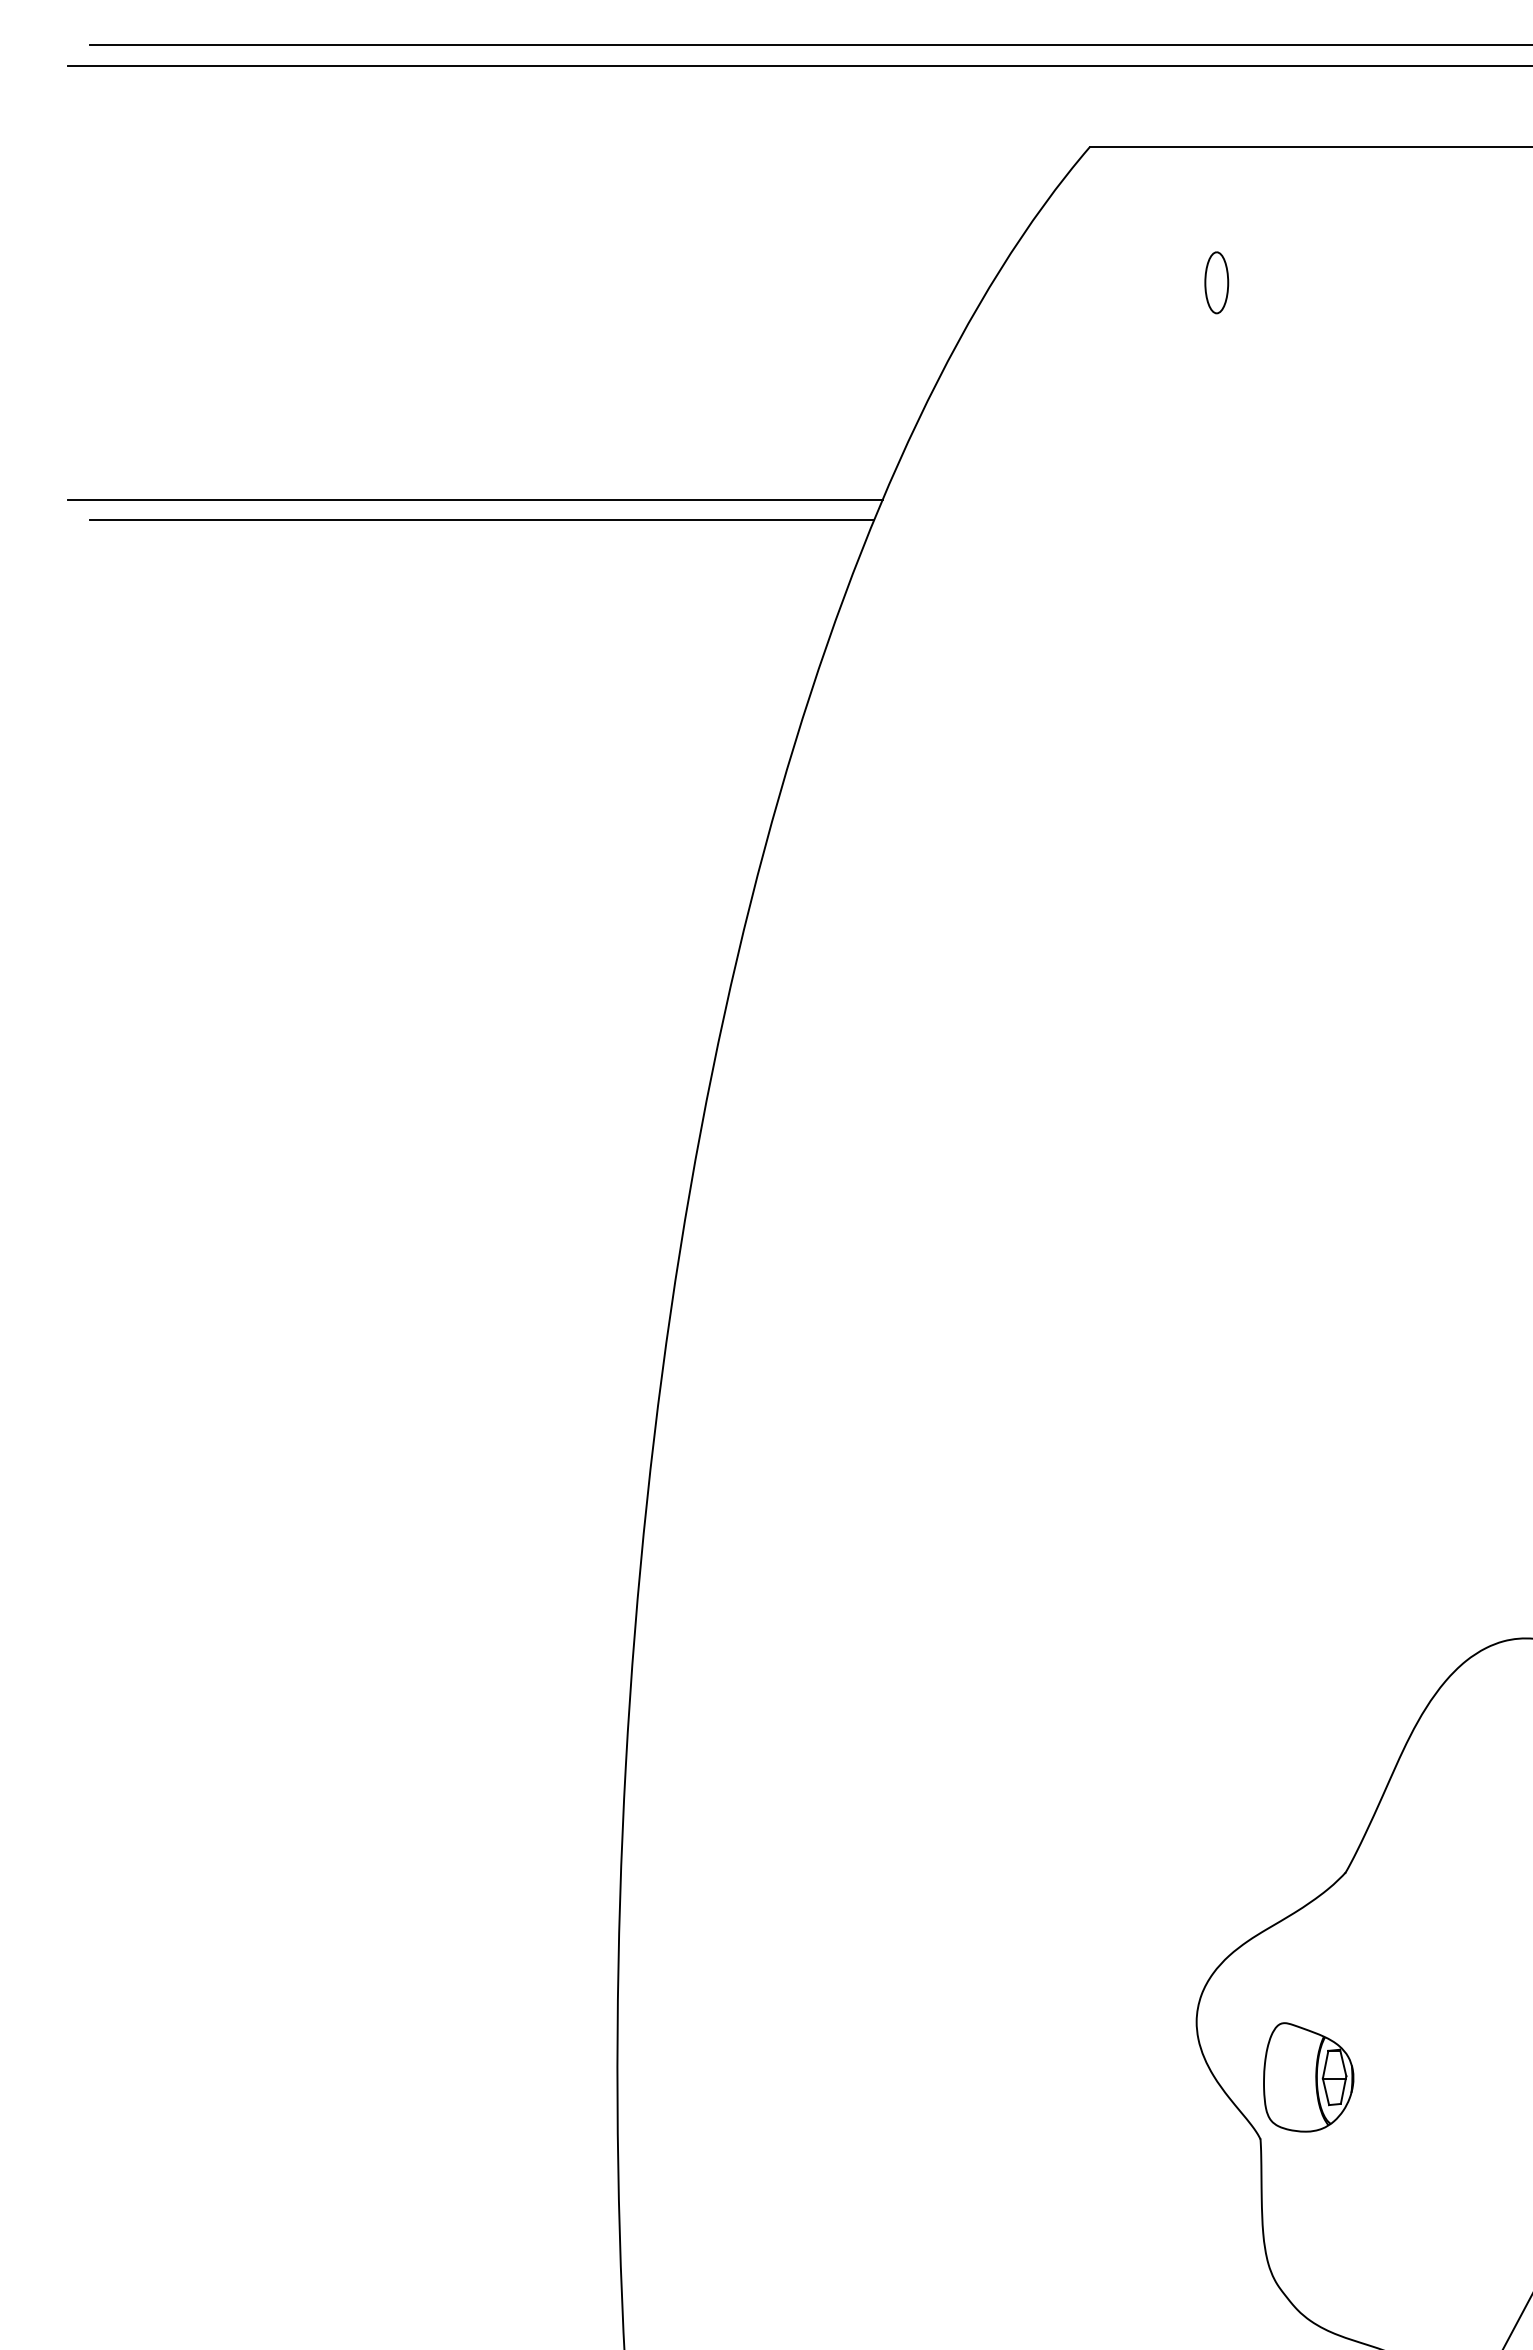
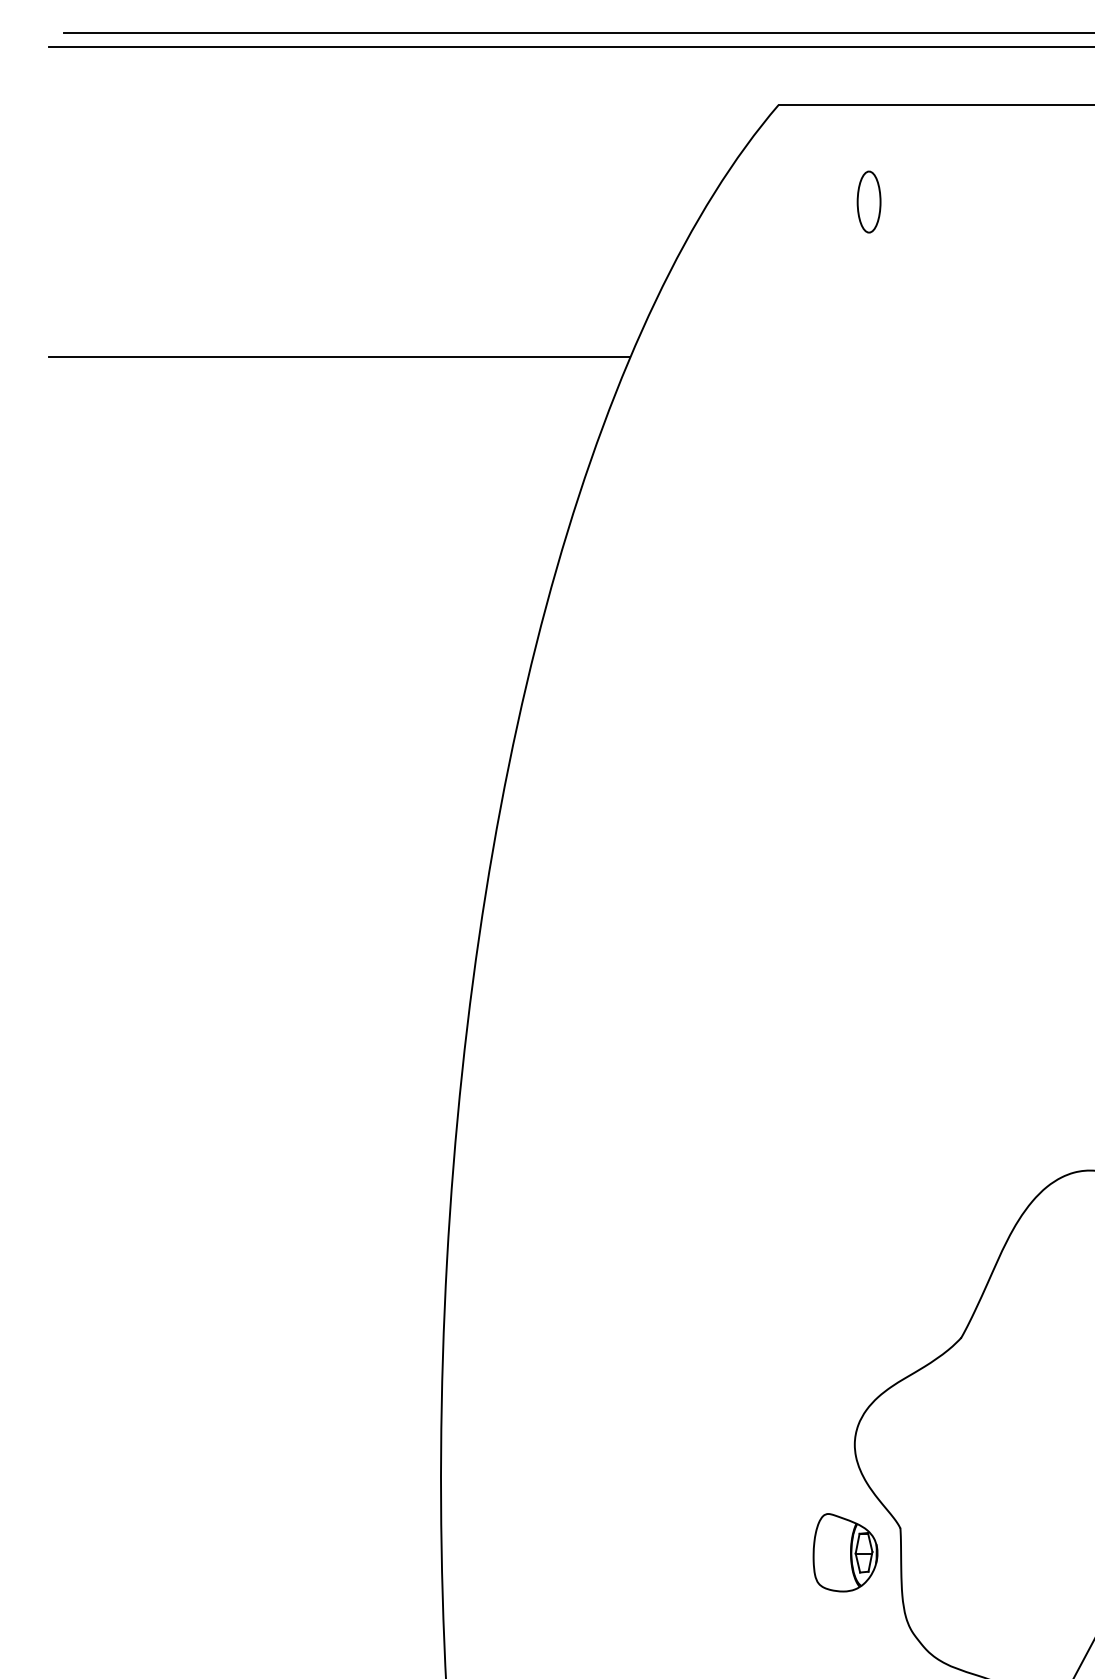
part: (1216, 282) -> (868, 201), size x1.4
line: (482, 520) -> (344, 371), removed
part: (1308, 2077) -> (845, 1552), moved

